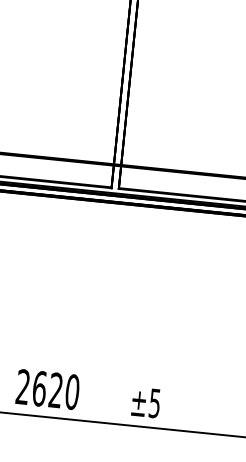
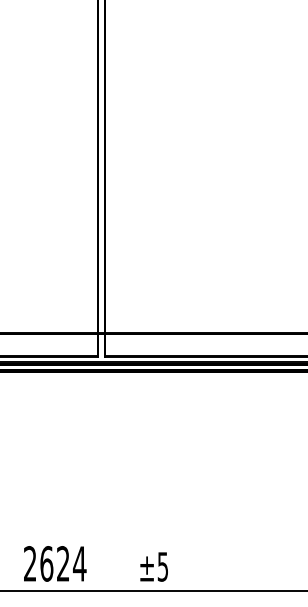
text: (72, 391) -> (79, 563), 2620 -> 2624

